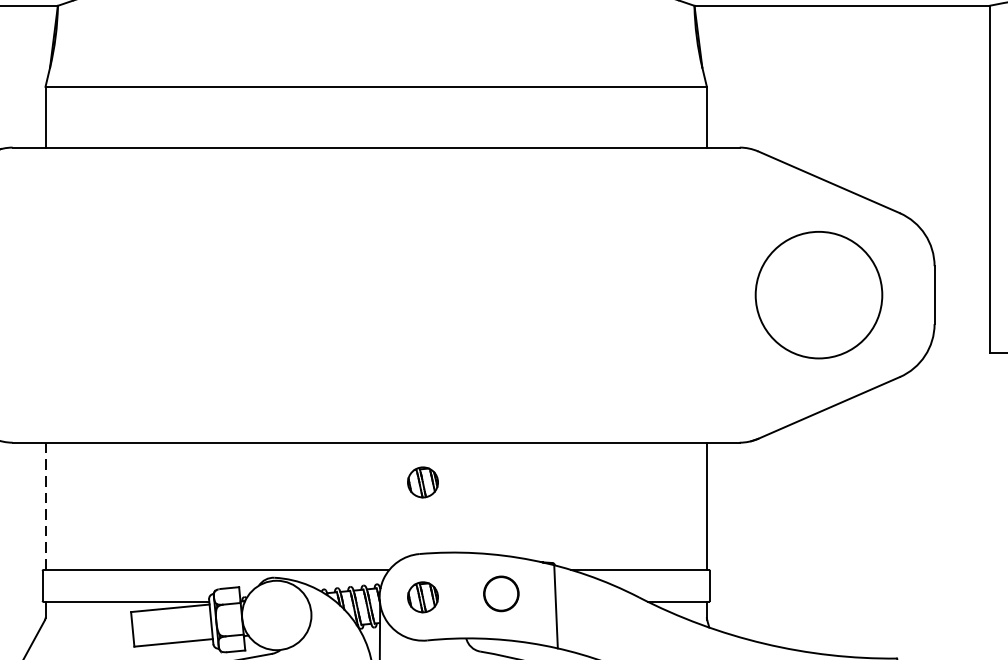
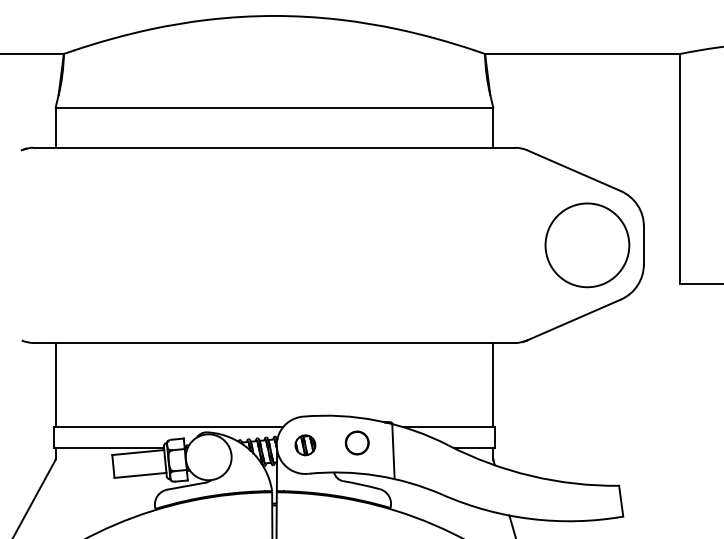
circle: (819, 295) -> (587, 245), moved
part: (423, 482) -> (305, 369), removed
line: (45, 506) -> (55, 385), dashed -> solid

